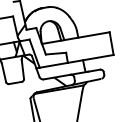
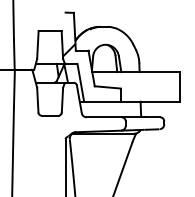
hatch: (44, 70) -> (89, 106), removed

